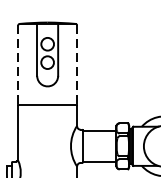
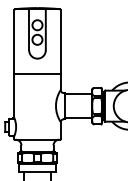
line: (18, 64) -> (14, 41), dashed -> solid
line: (76, 64) -> (60, 41), dashed -> solid

